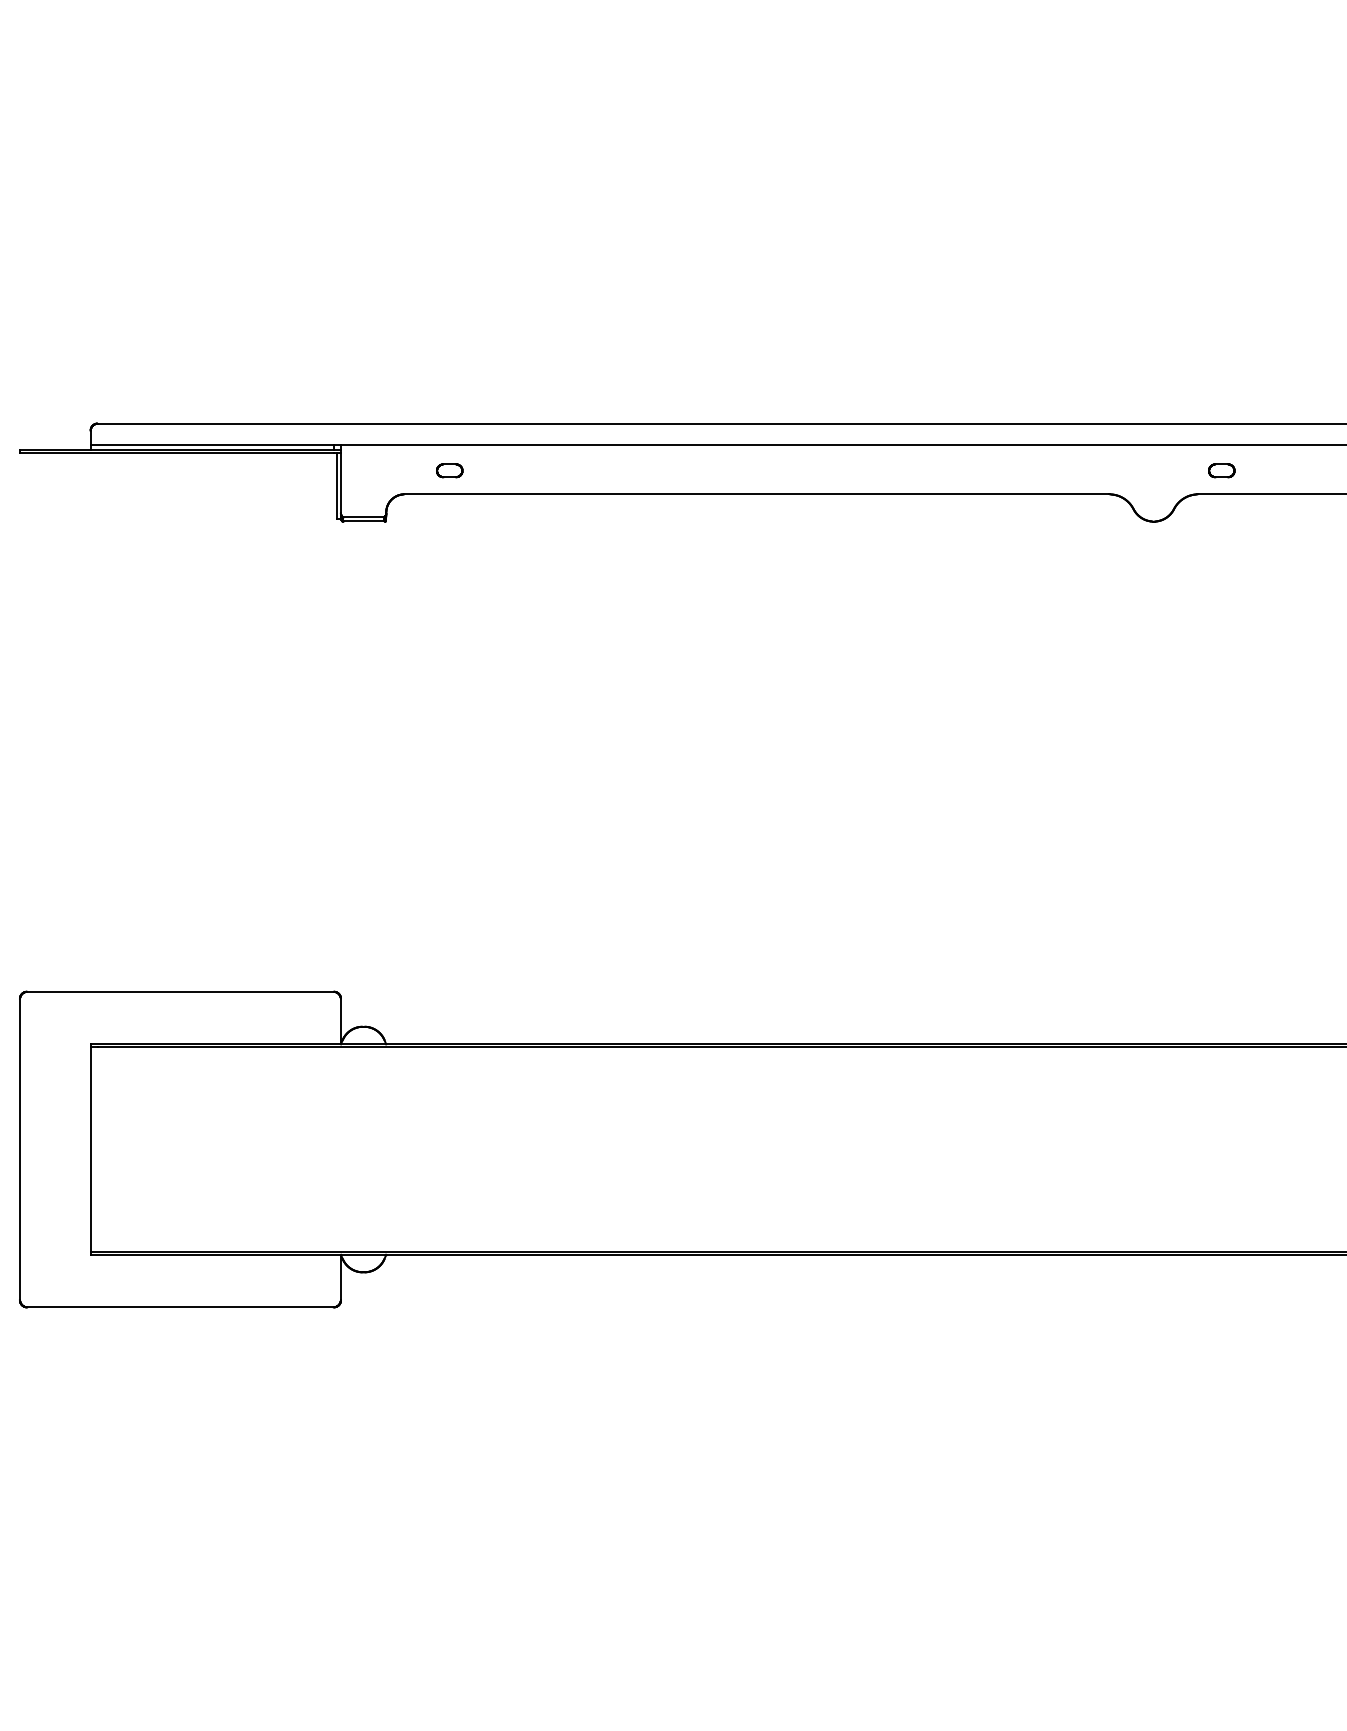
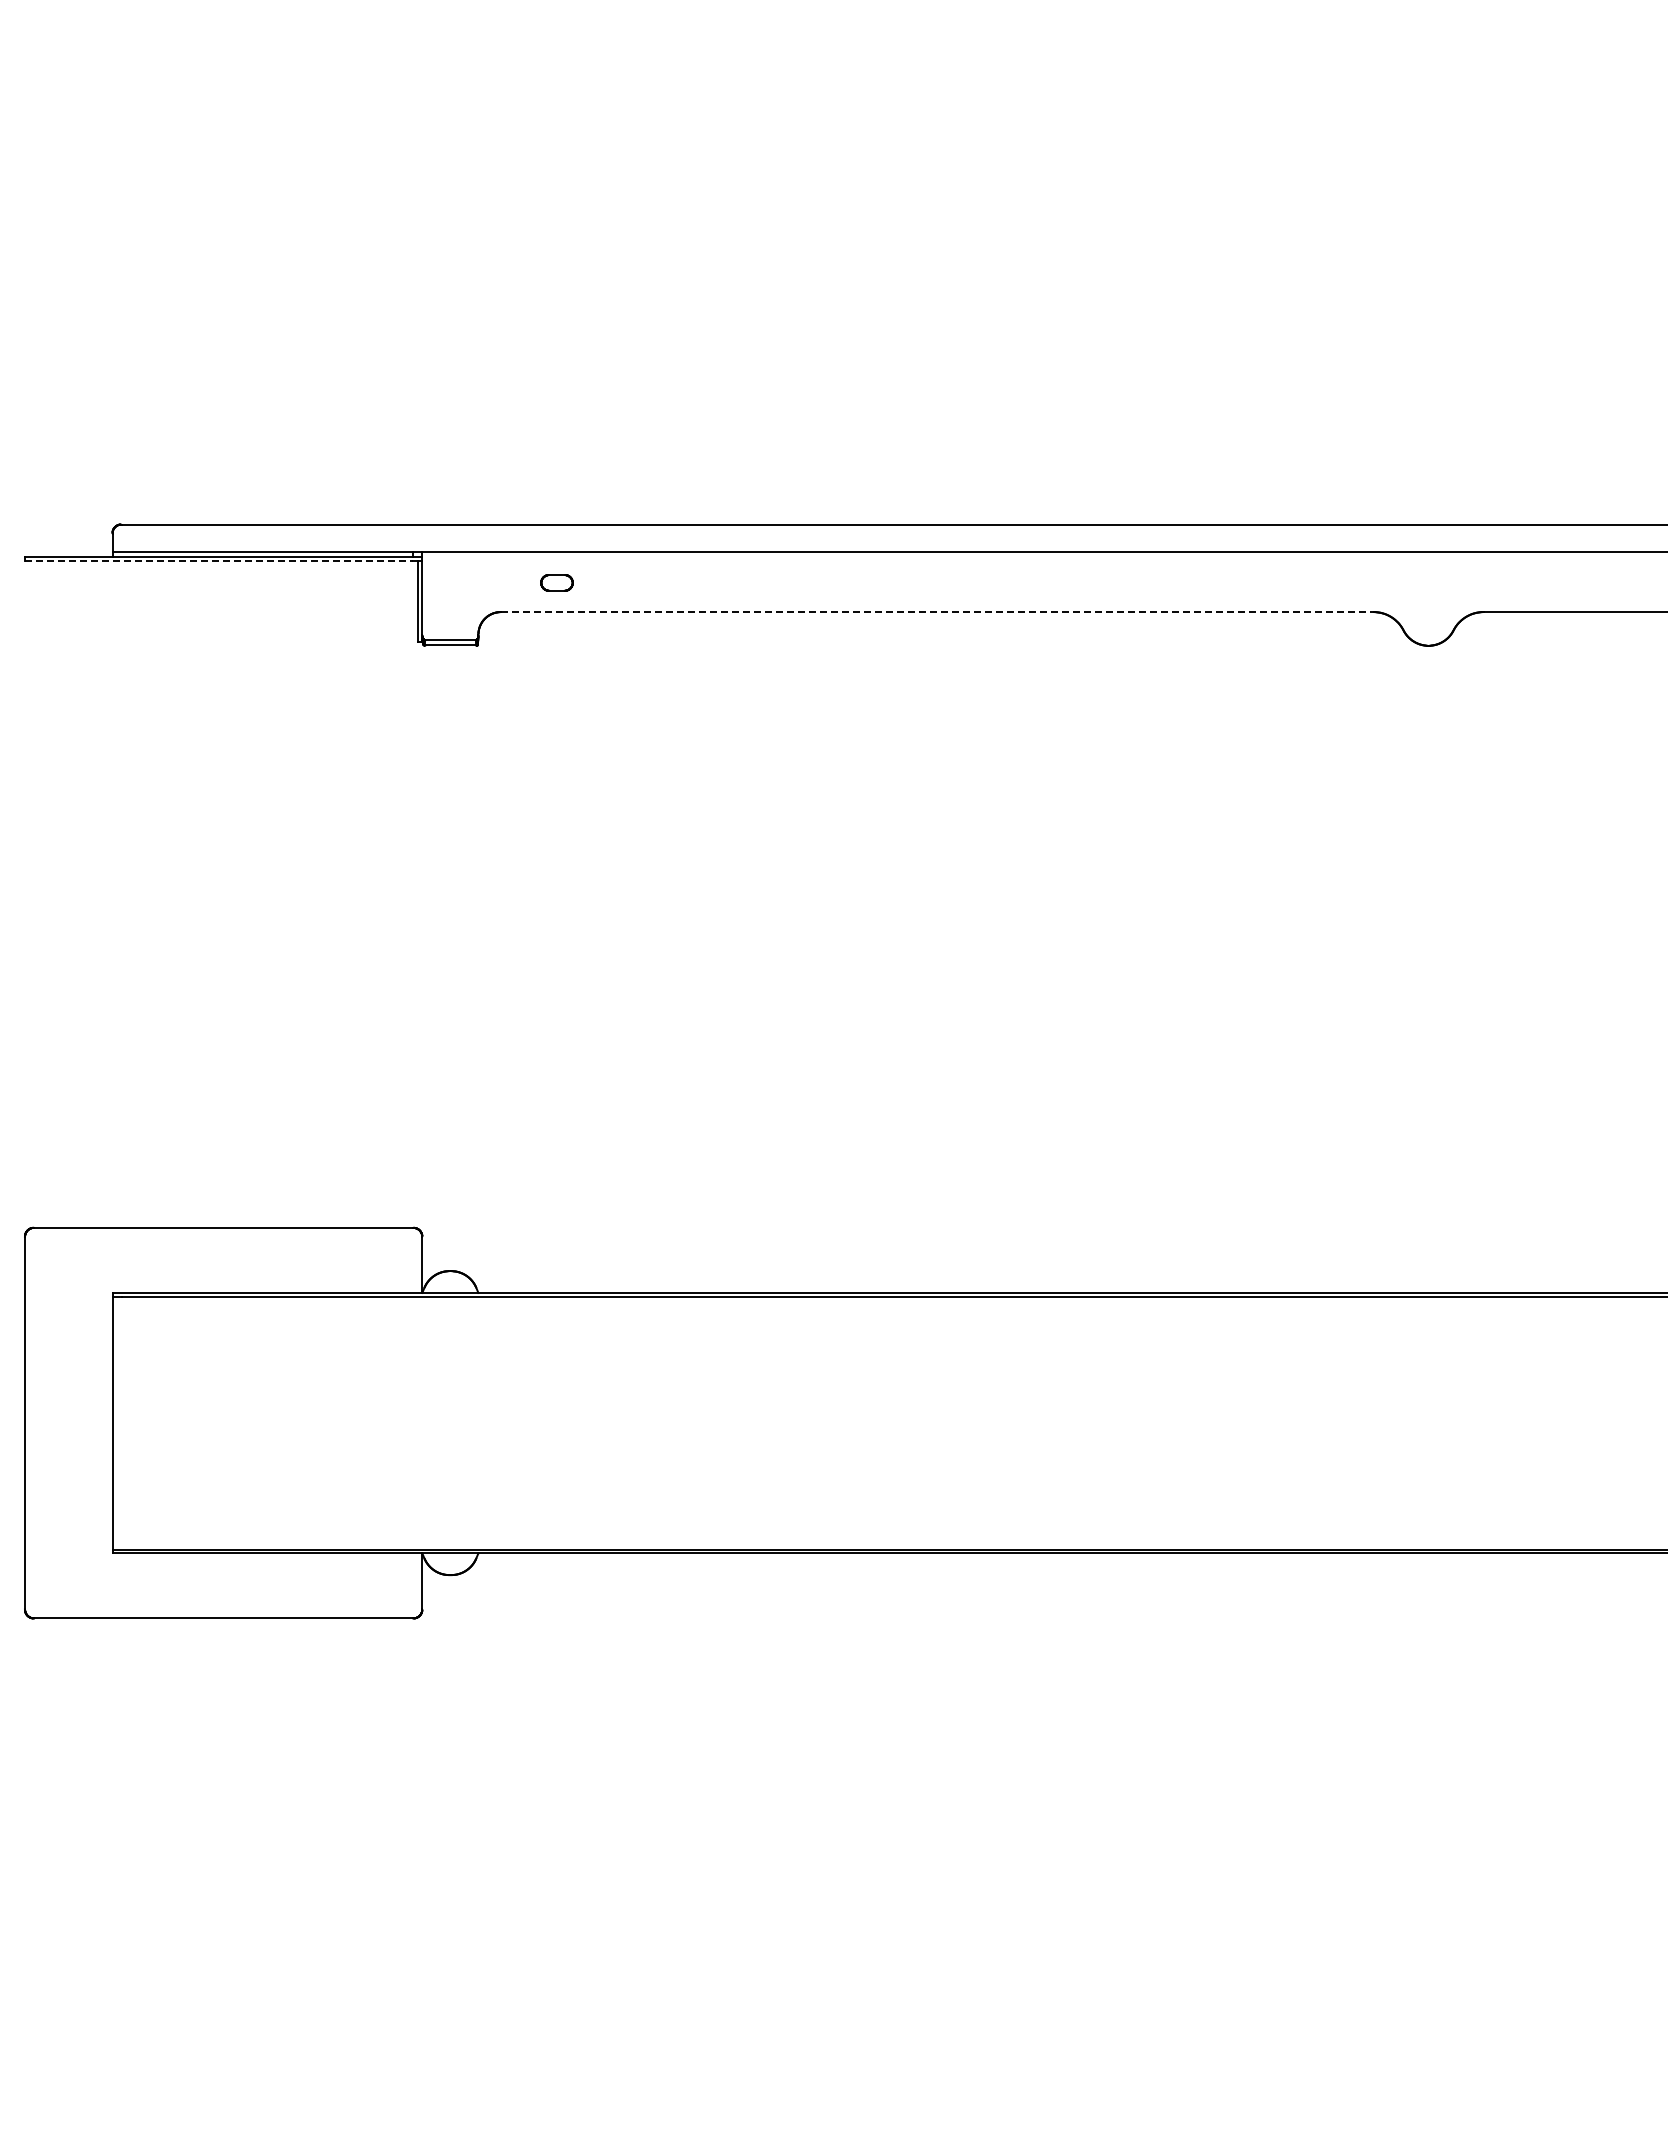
line: (177, 453) -> (219, 561), solid -> dashed
part: (1221, 470) -> (1512, 582), removed
line: (757, 494) -> (937, 612), solid -> dashed

